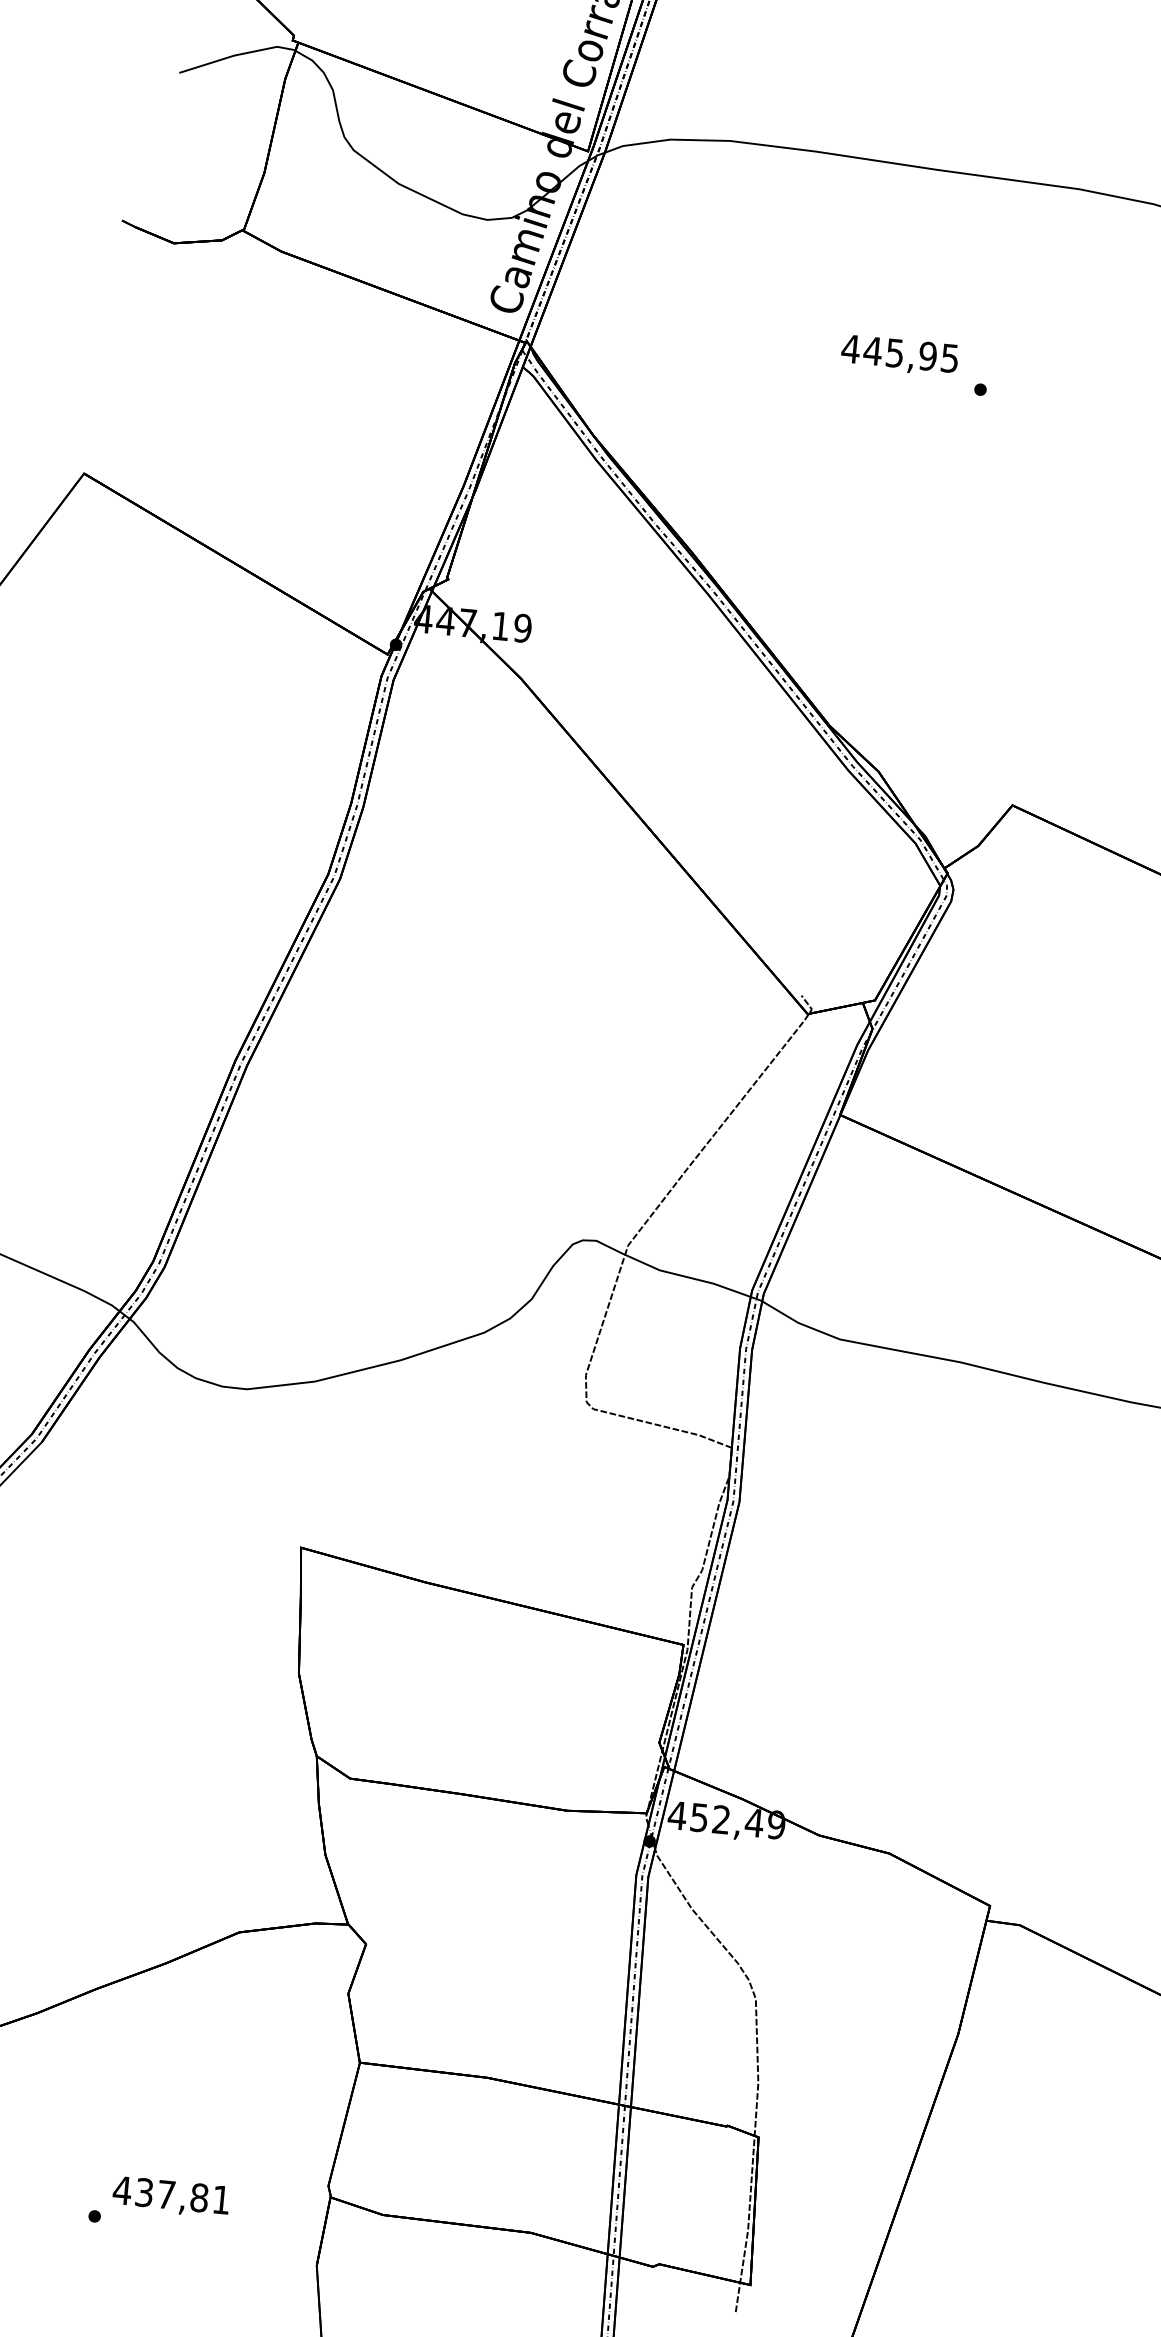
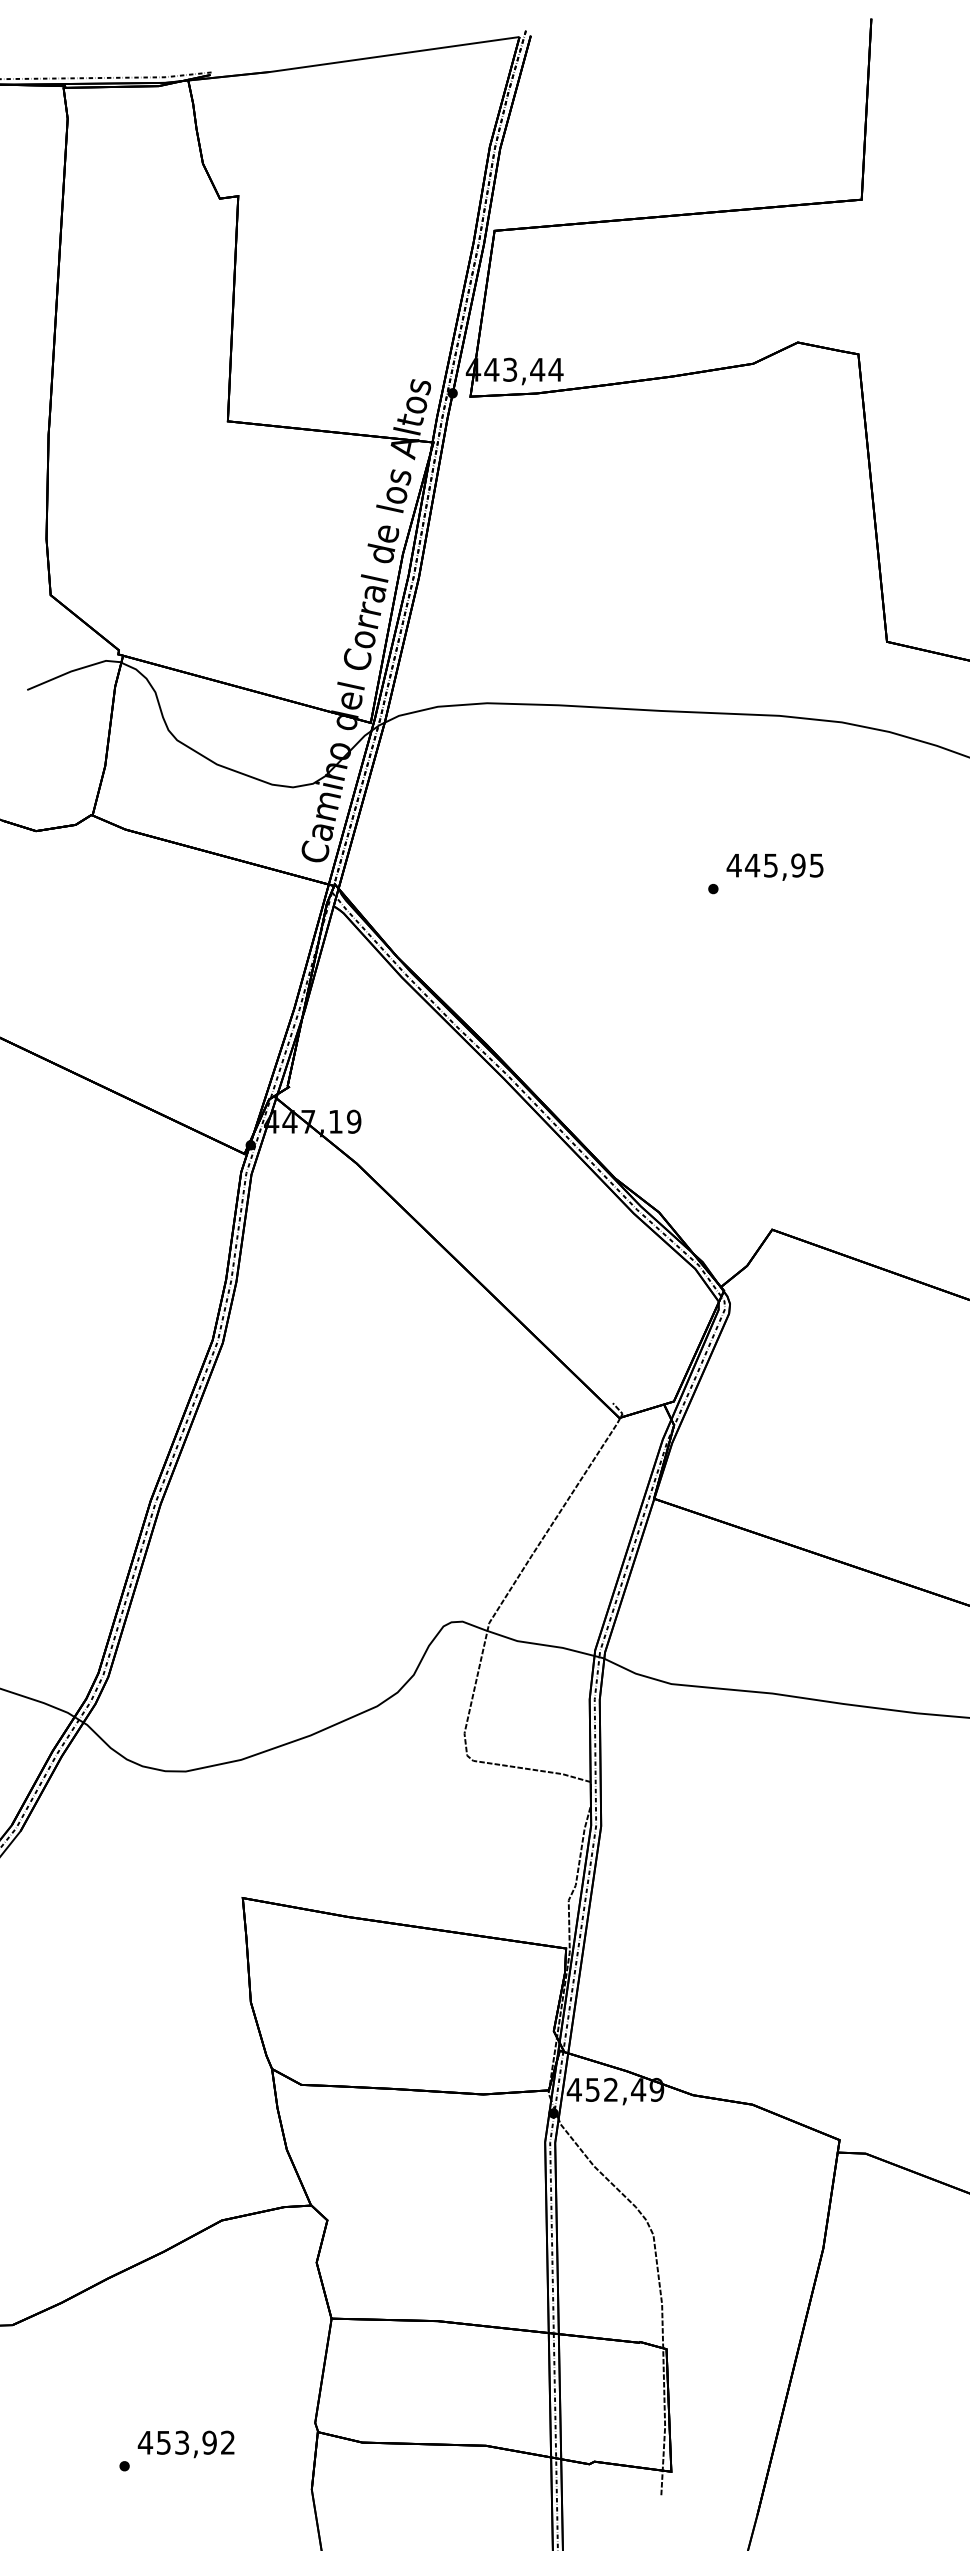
text: (899, 354) -> (774, 866), moved
text: (182, 2195) -> (195, 2442), 437,81 -> 453,92

